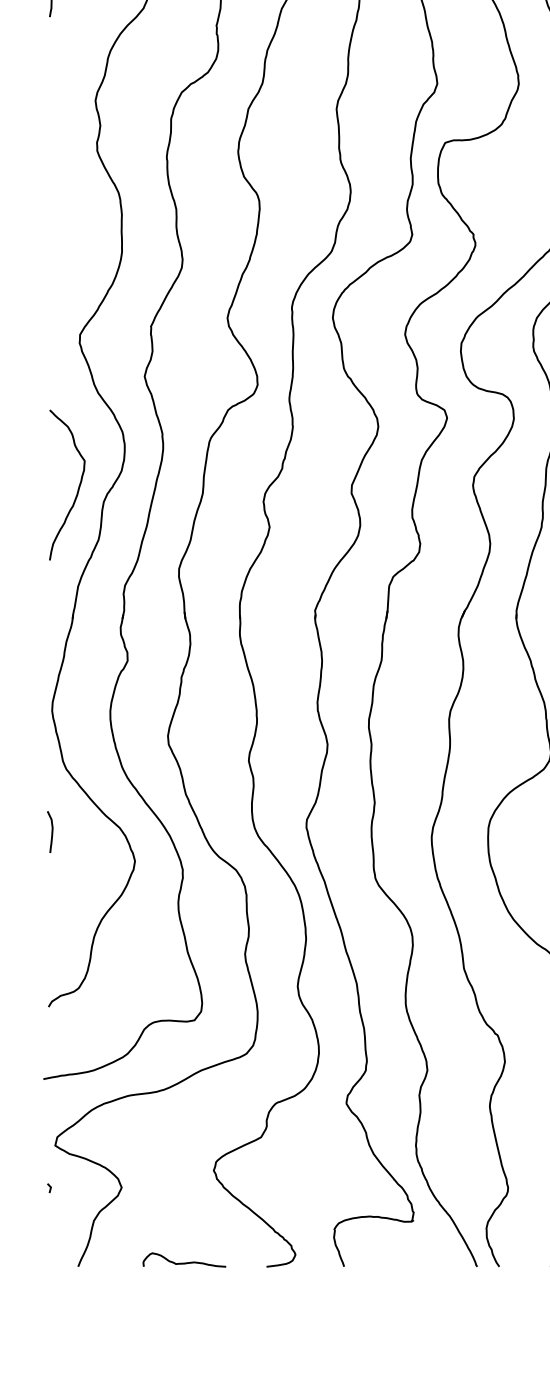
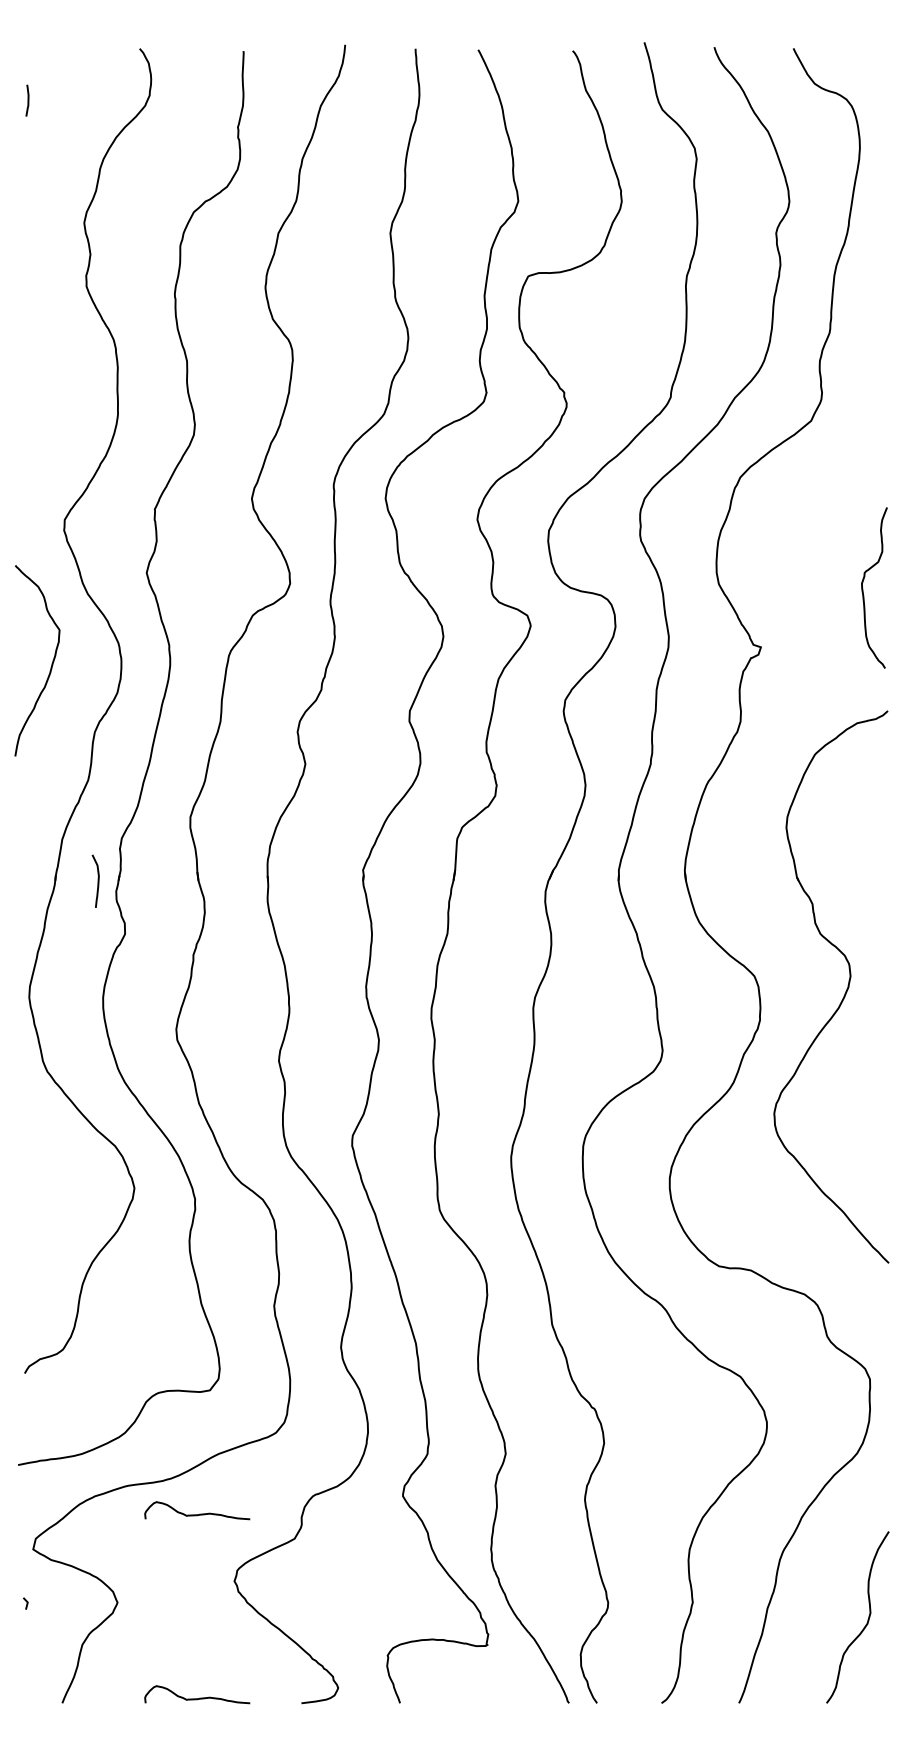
curve: (78, 487) -> (51, 663), moved
curve: (51, 831) -> (97, 880), moved
curve: (186, 1117) -> (199, 1513), added

